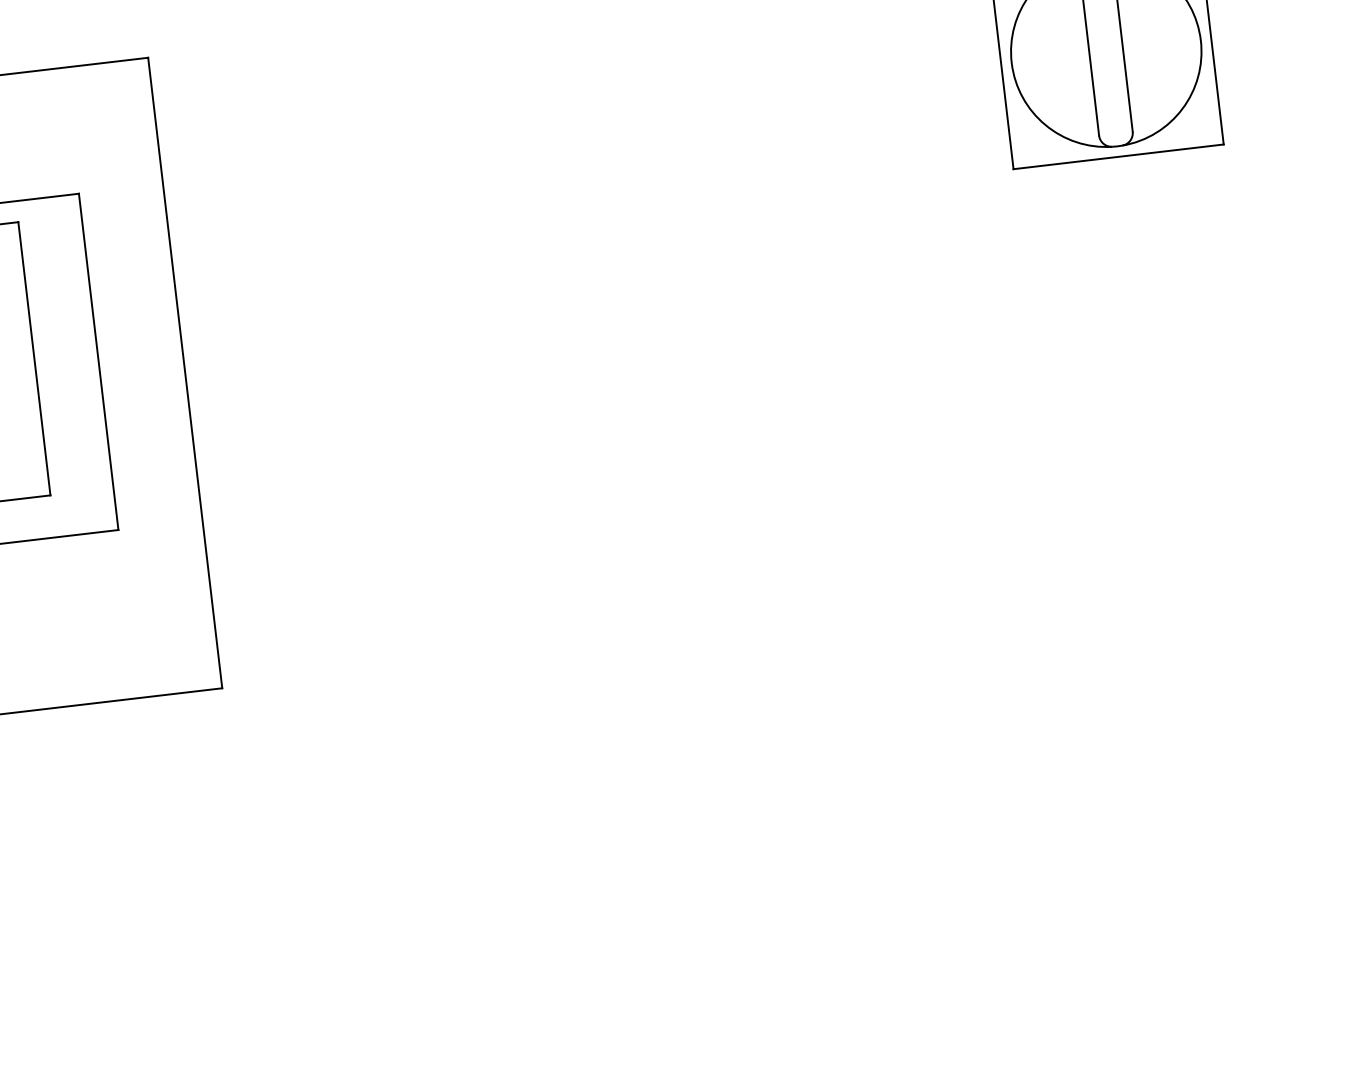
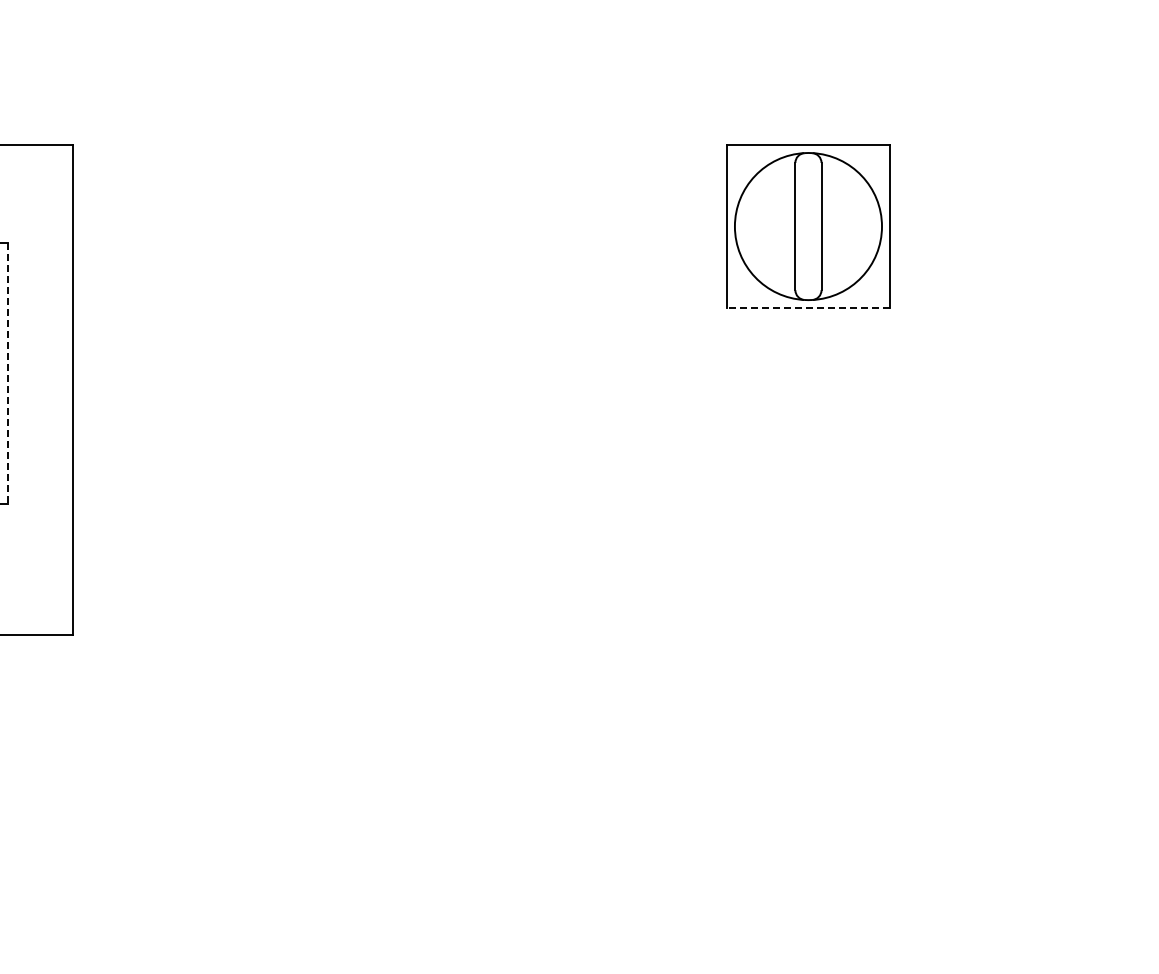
line: (1118, 157) -> (808, 308), solid -> dashed
line: (98, 361) -> (7, 373), solid -> dashed

